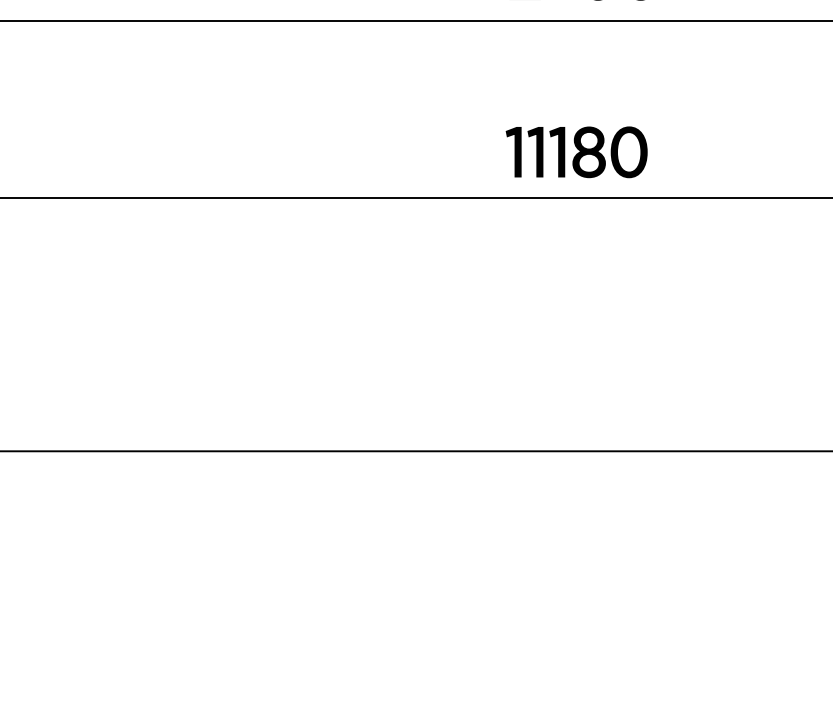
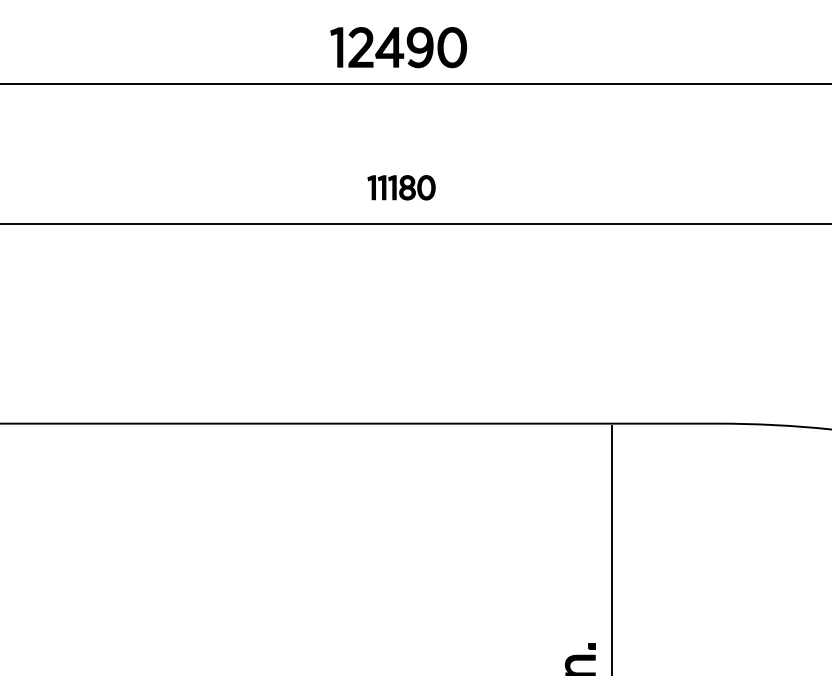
part: (576, 152) -> (401, 187), size x0.6

